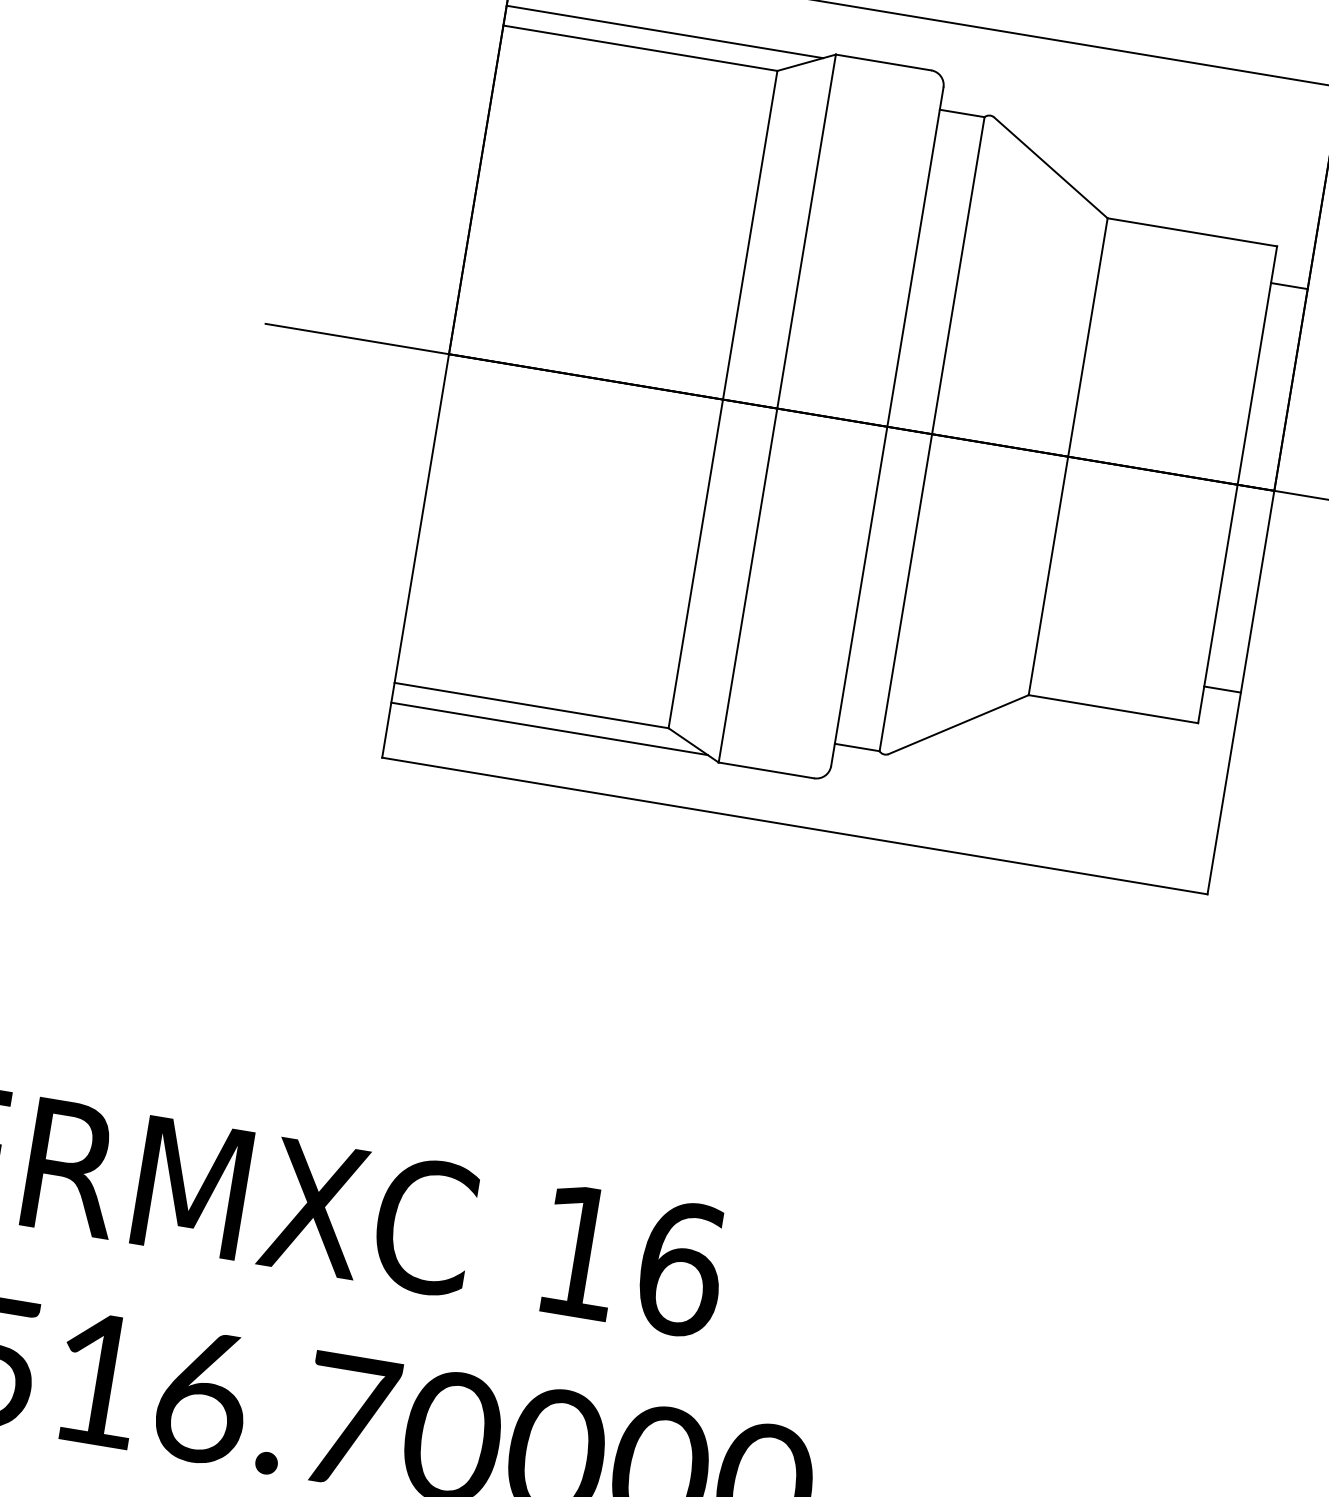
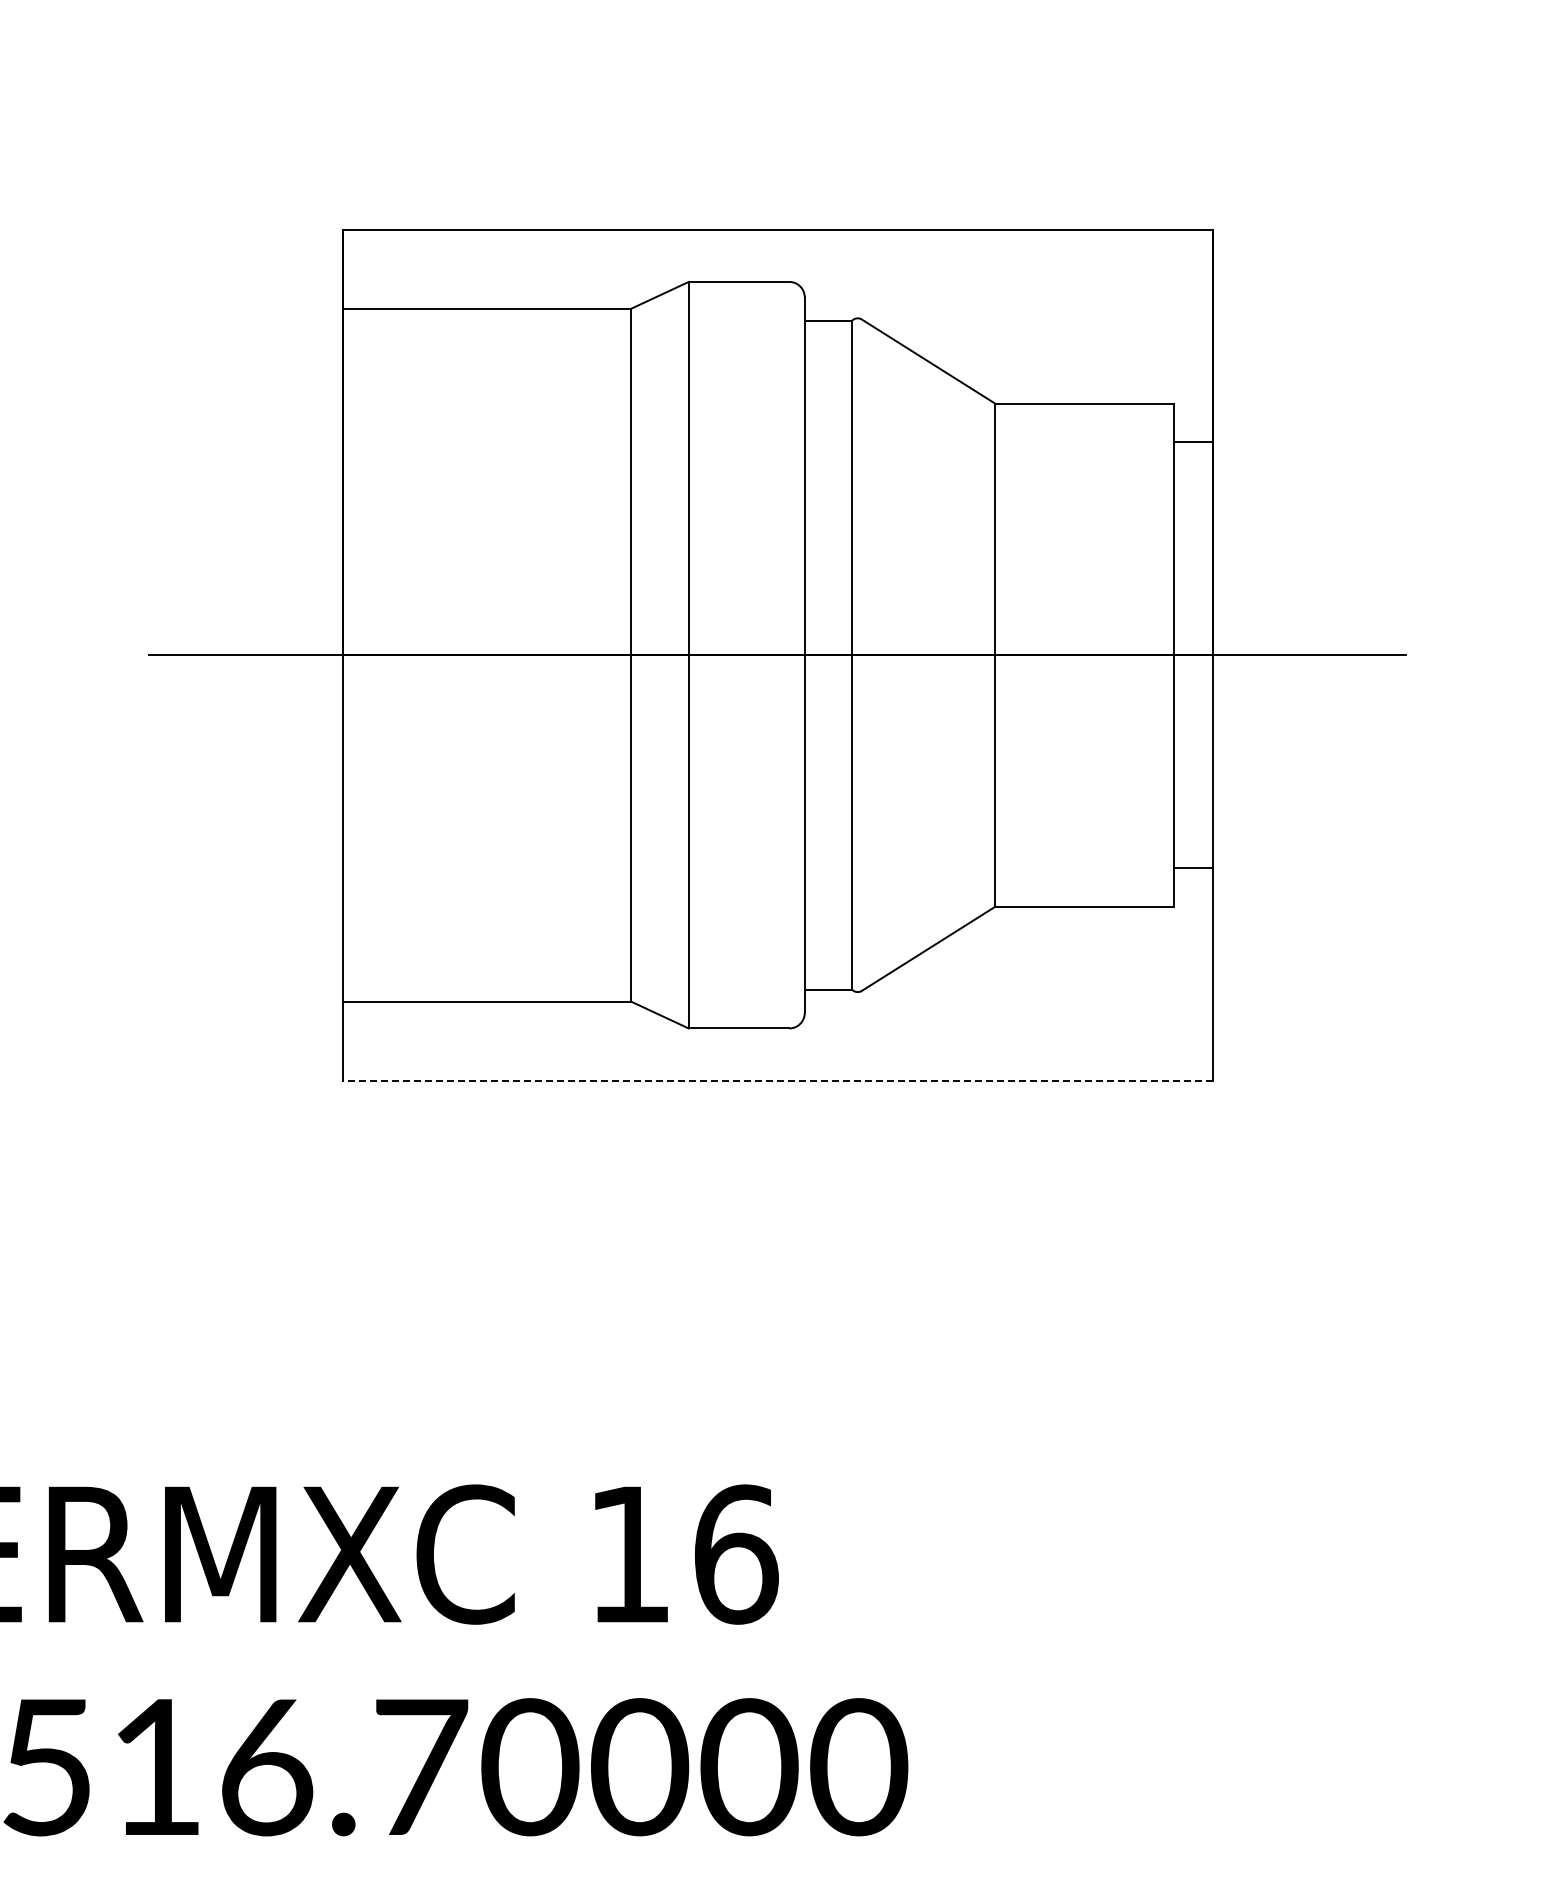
line: (665, 31) -> (509, 287), removed
line: (549, 728) -> (509, 1022), removed
line: (794, 825) -> (777, 1080), solid -> dashed

